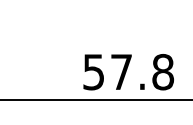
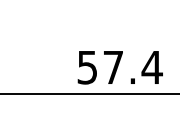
text: (162, 72) -> (151, 67), 57.8 -> 57.4

